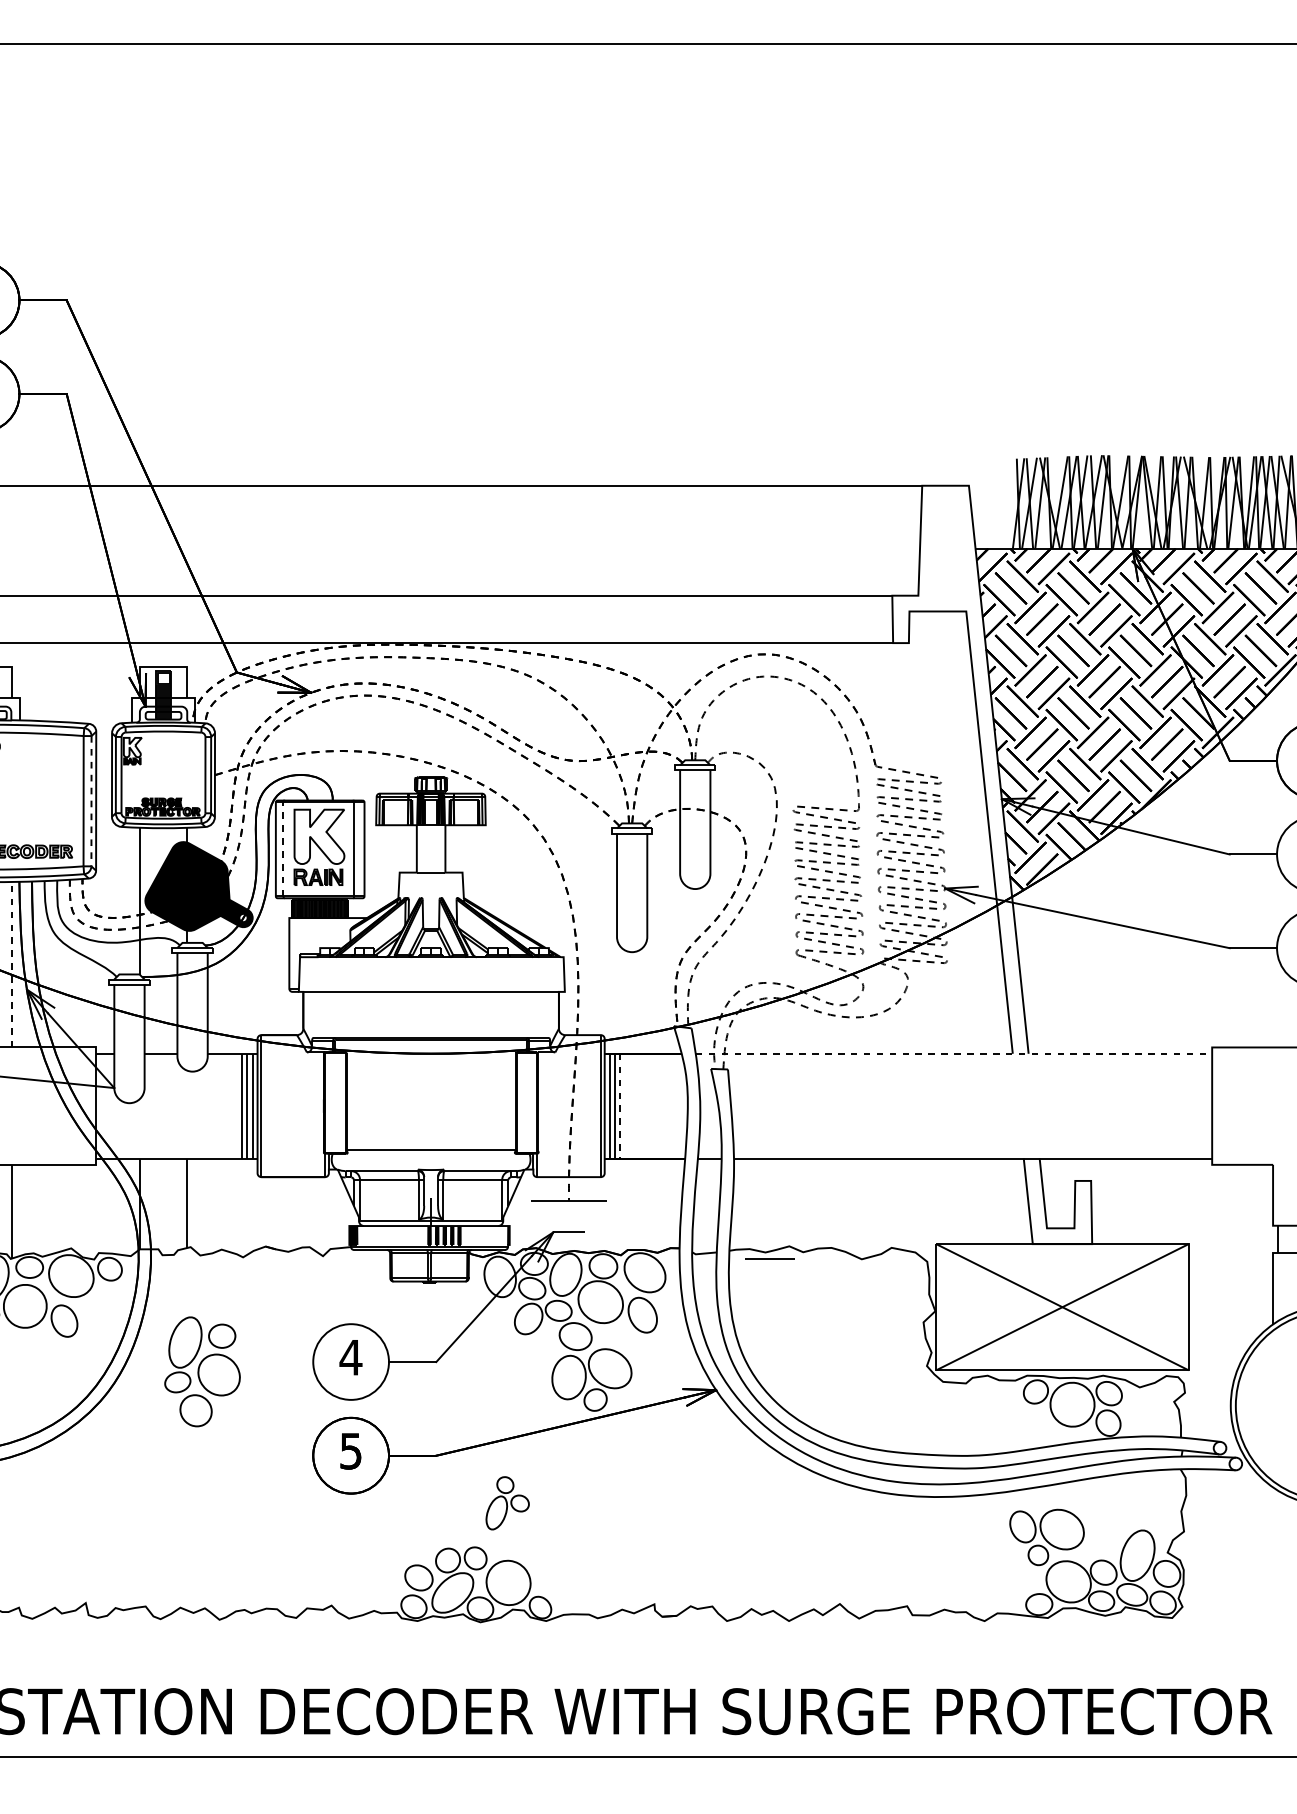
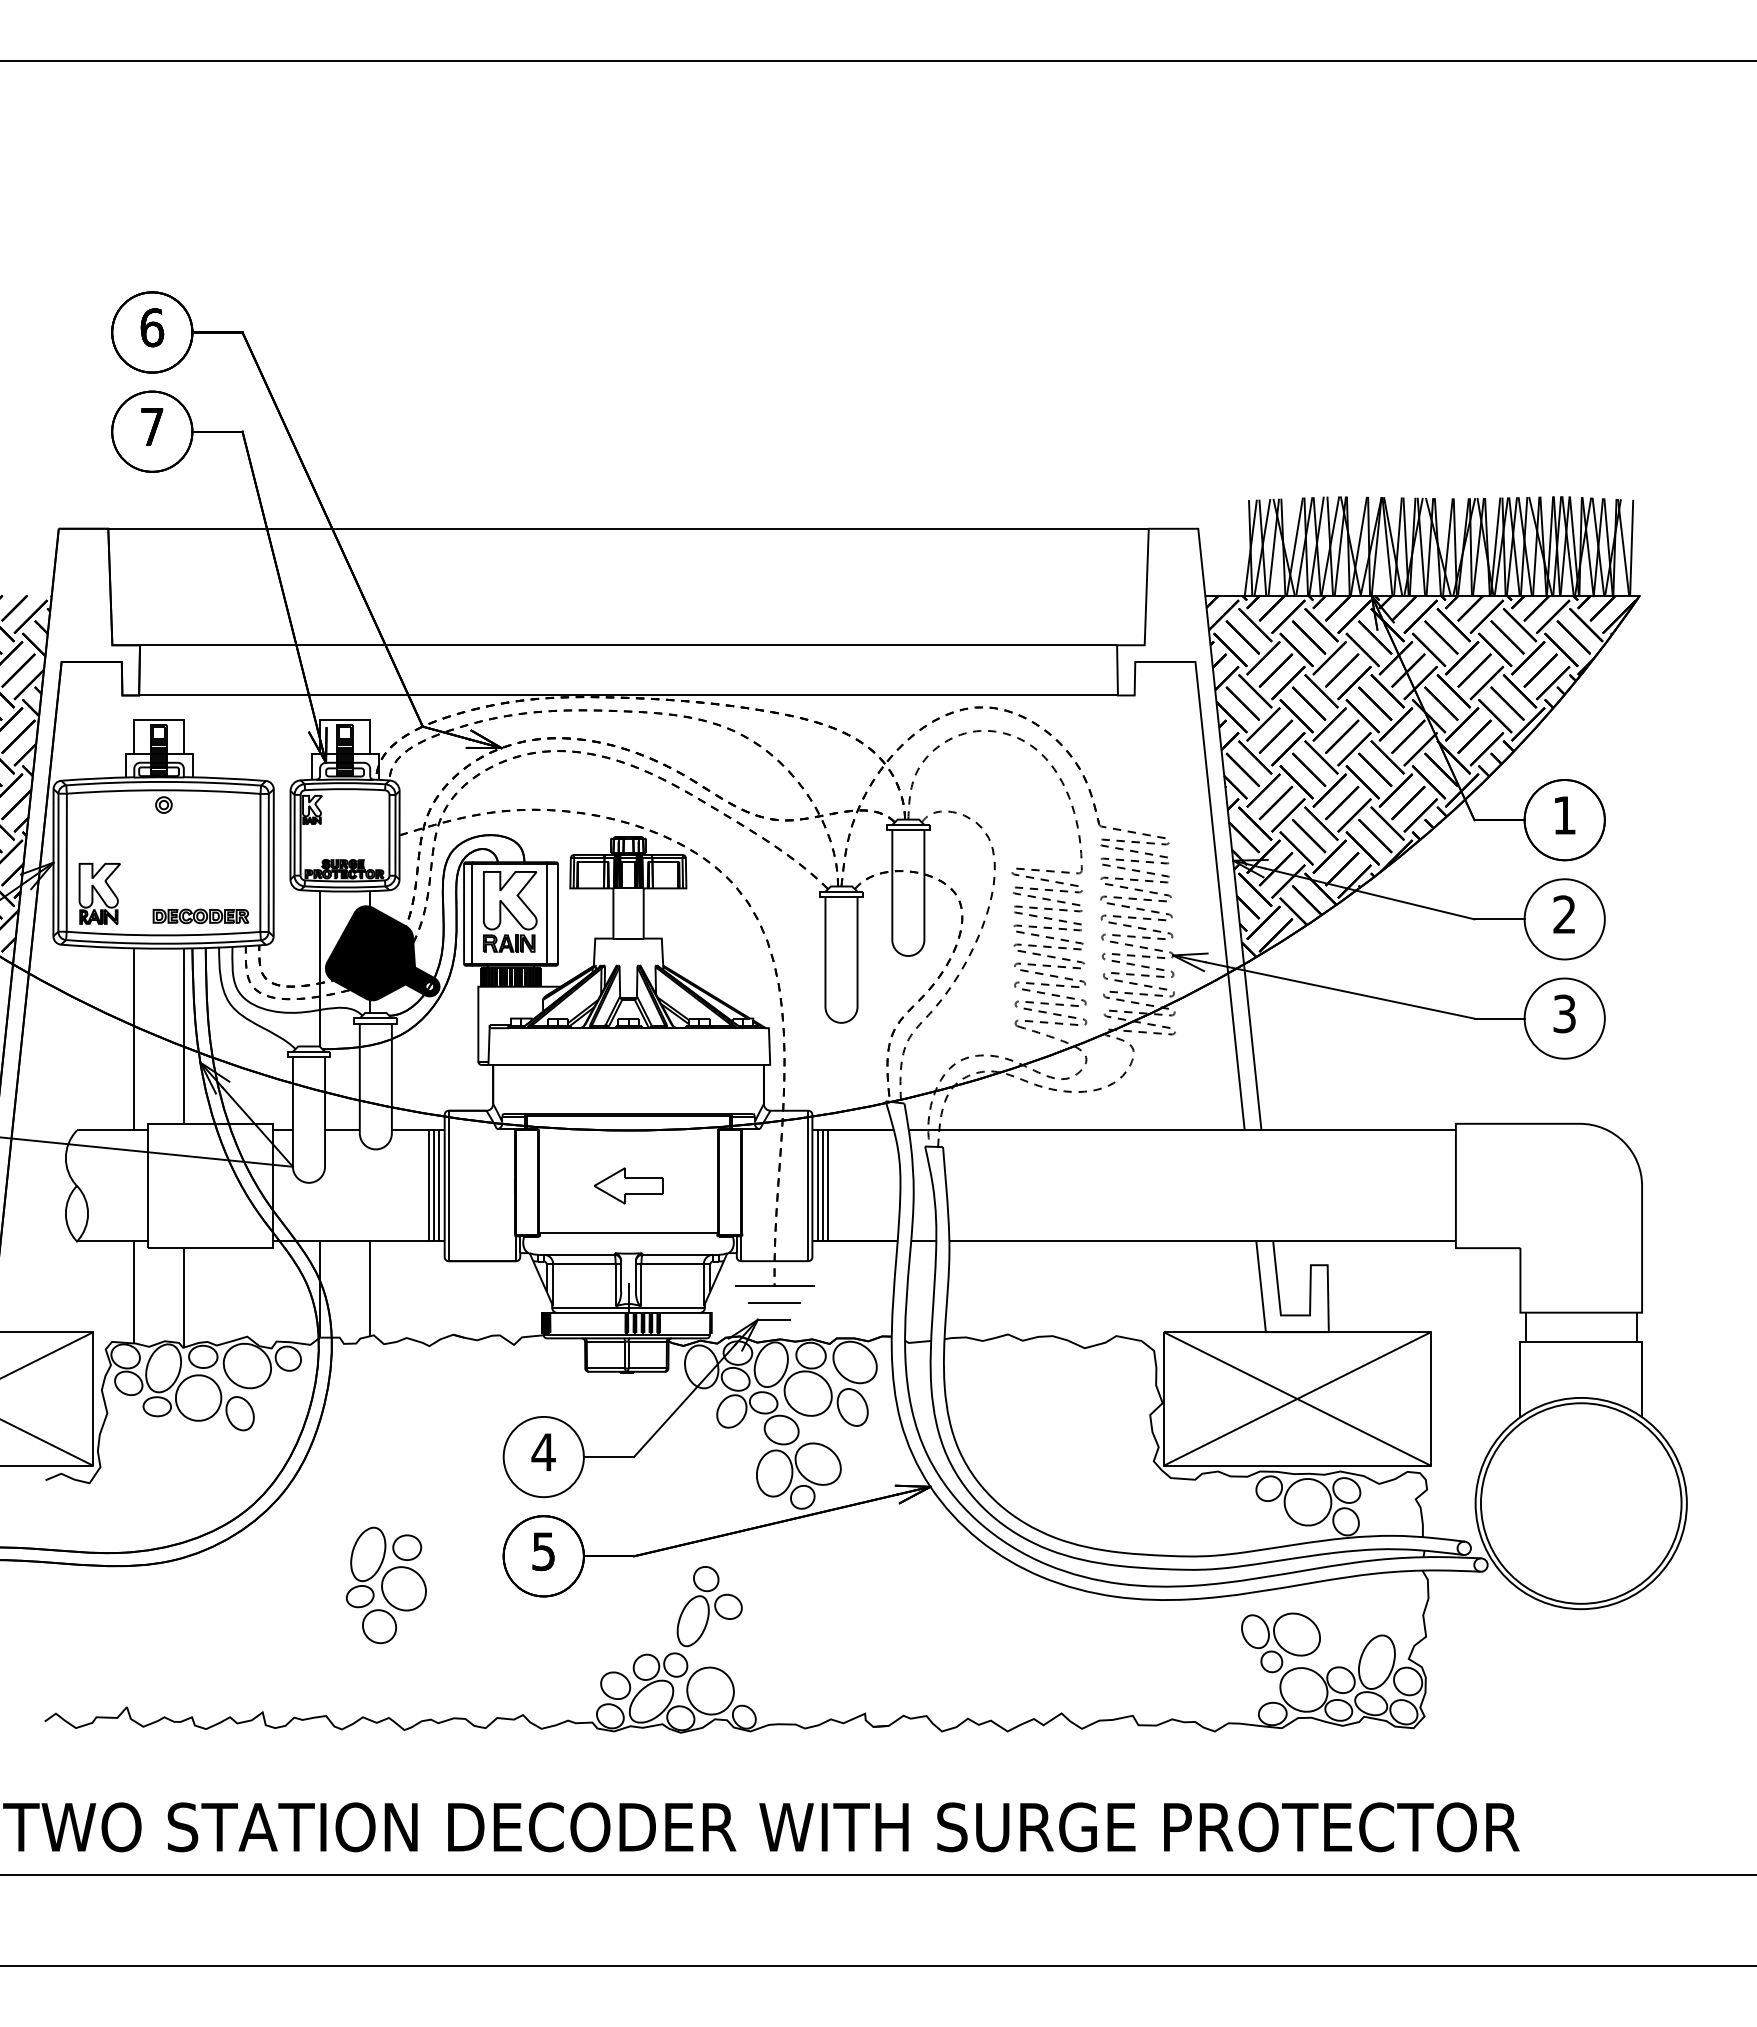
line: (91, 801) -> (268, 863), dashed -> solid
line: (283, 849) -> (472, 914), dashed -> solid
line: (11, 965) -> (184, 1036), dashed -> solid
line: (954, 1053) -> (1182, 1130), dashed -> solid
part: (431, 1105) -> (628, 1185), added
line: (619, 1106) -> (828, 1186), dashed -> solid
line: (769, 1258) -> (774, 1302), moved
part: (202, 1371) -> (386, 1585), moved
part: (507, 1503) -> (709, 1606), size x1.43

